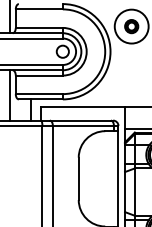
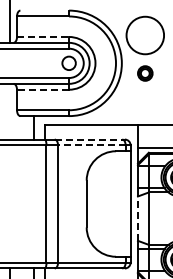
part: (131, 26) -> (145, 73), moved
line: (39, 27) -> (43, 36), solid -> dashed
line: (38, 75) -> (42, 89), solid -> dashed
line: (9, 95) -> (10, 111), removed
line: (80, 120) -> (88, 139), solid -> dashed
line: (83, 125) -> (91, 145), solid -> dashed
line: (124, 191) -> (137, 218), solid -> dashed

